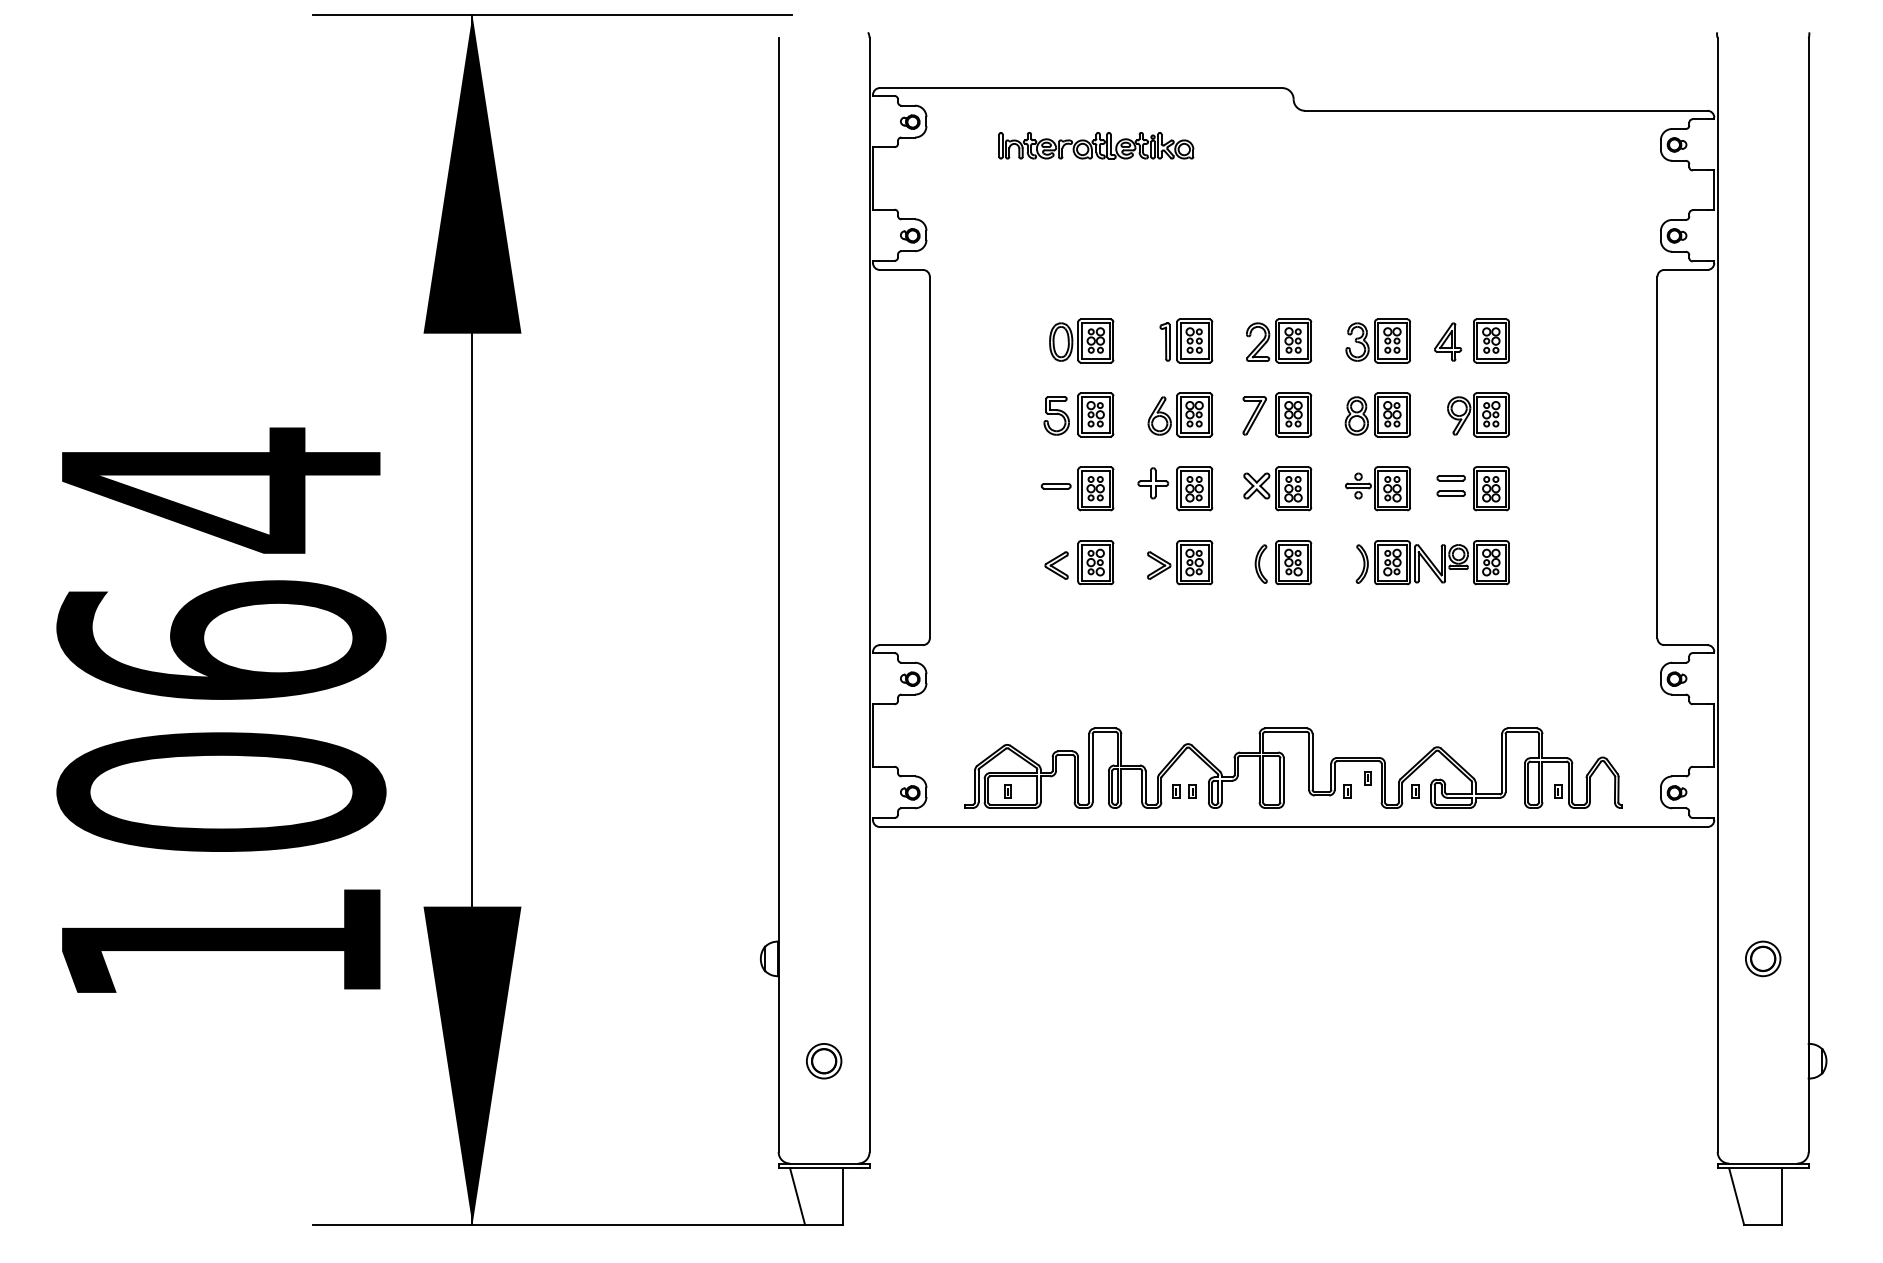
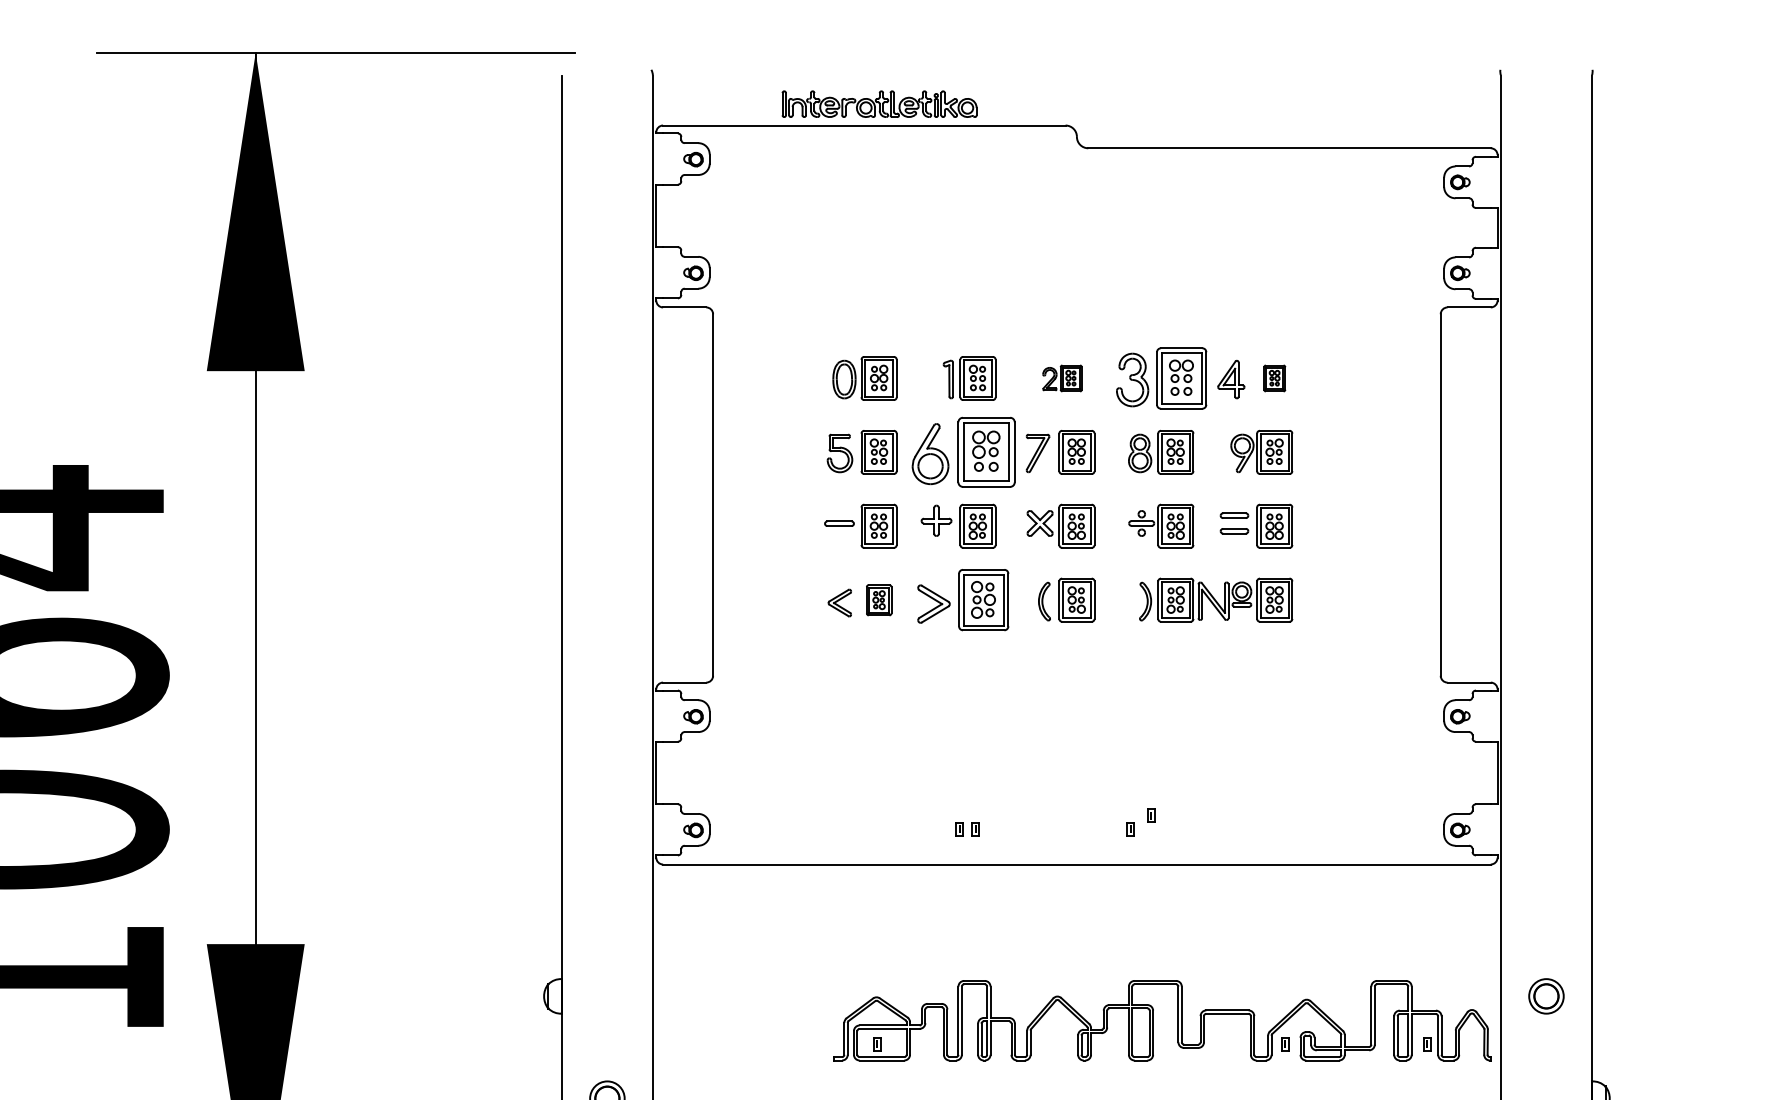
part: (1096, 145) -> (879, 103), moved
part: (1279, 340) -> (1062, 377), size x0.6
part: (1377, 340) -> (1160, 377), size x1.4
part: (1491, 340) -> (1274, 377), size x0.6
part: (1180, 414) -> (963, 451), size x1.6
part: (1095, 562) -> (878, 599), size x0.7
part: (1180, 562) -> (963, 599), size x1.4
part: (1284, 767) -> (1153, 1019), moved

